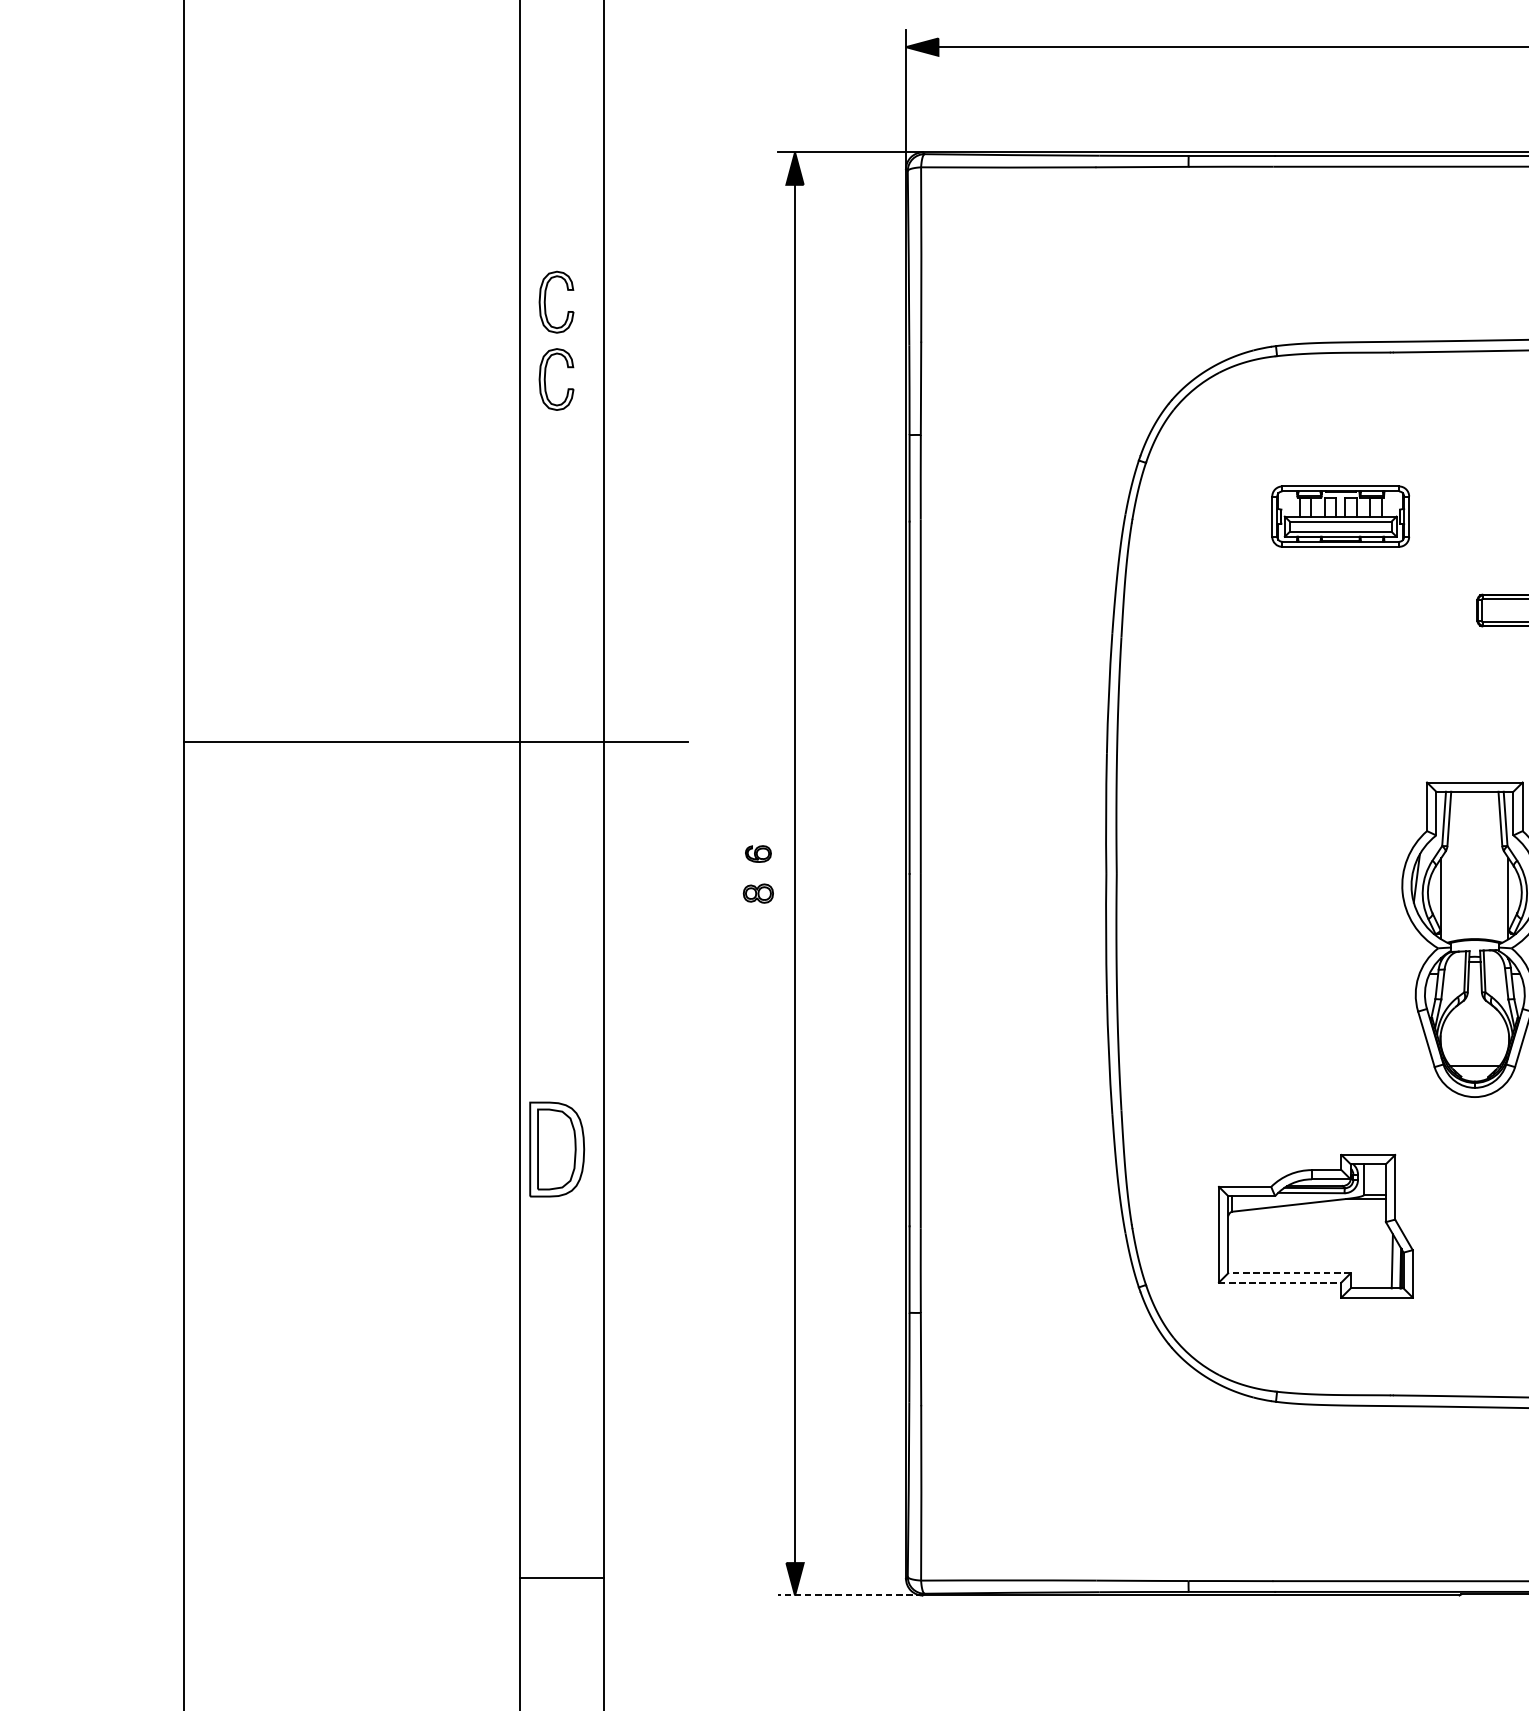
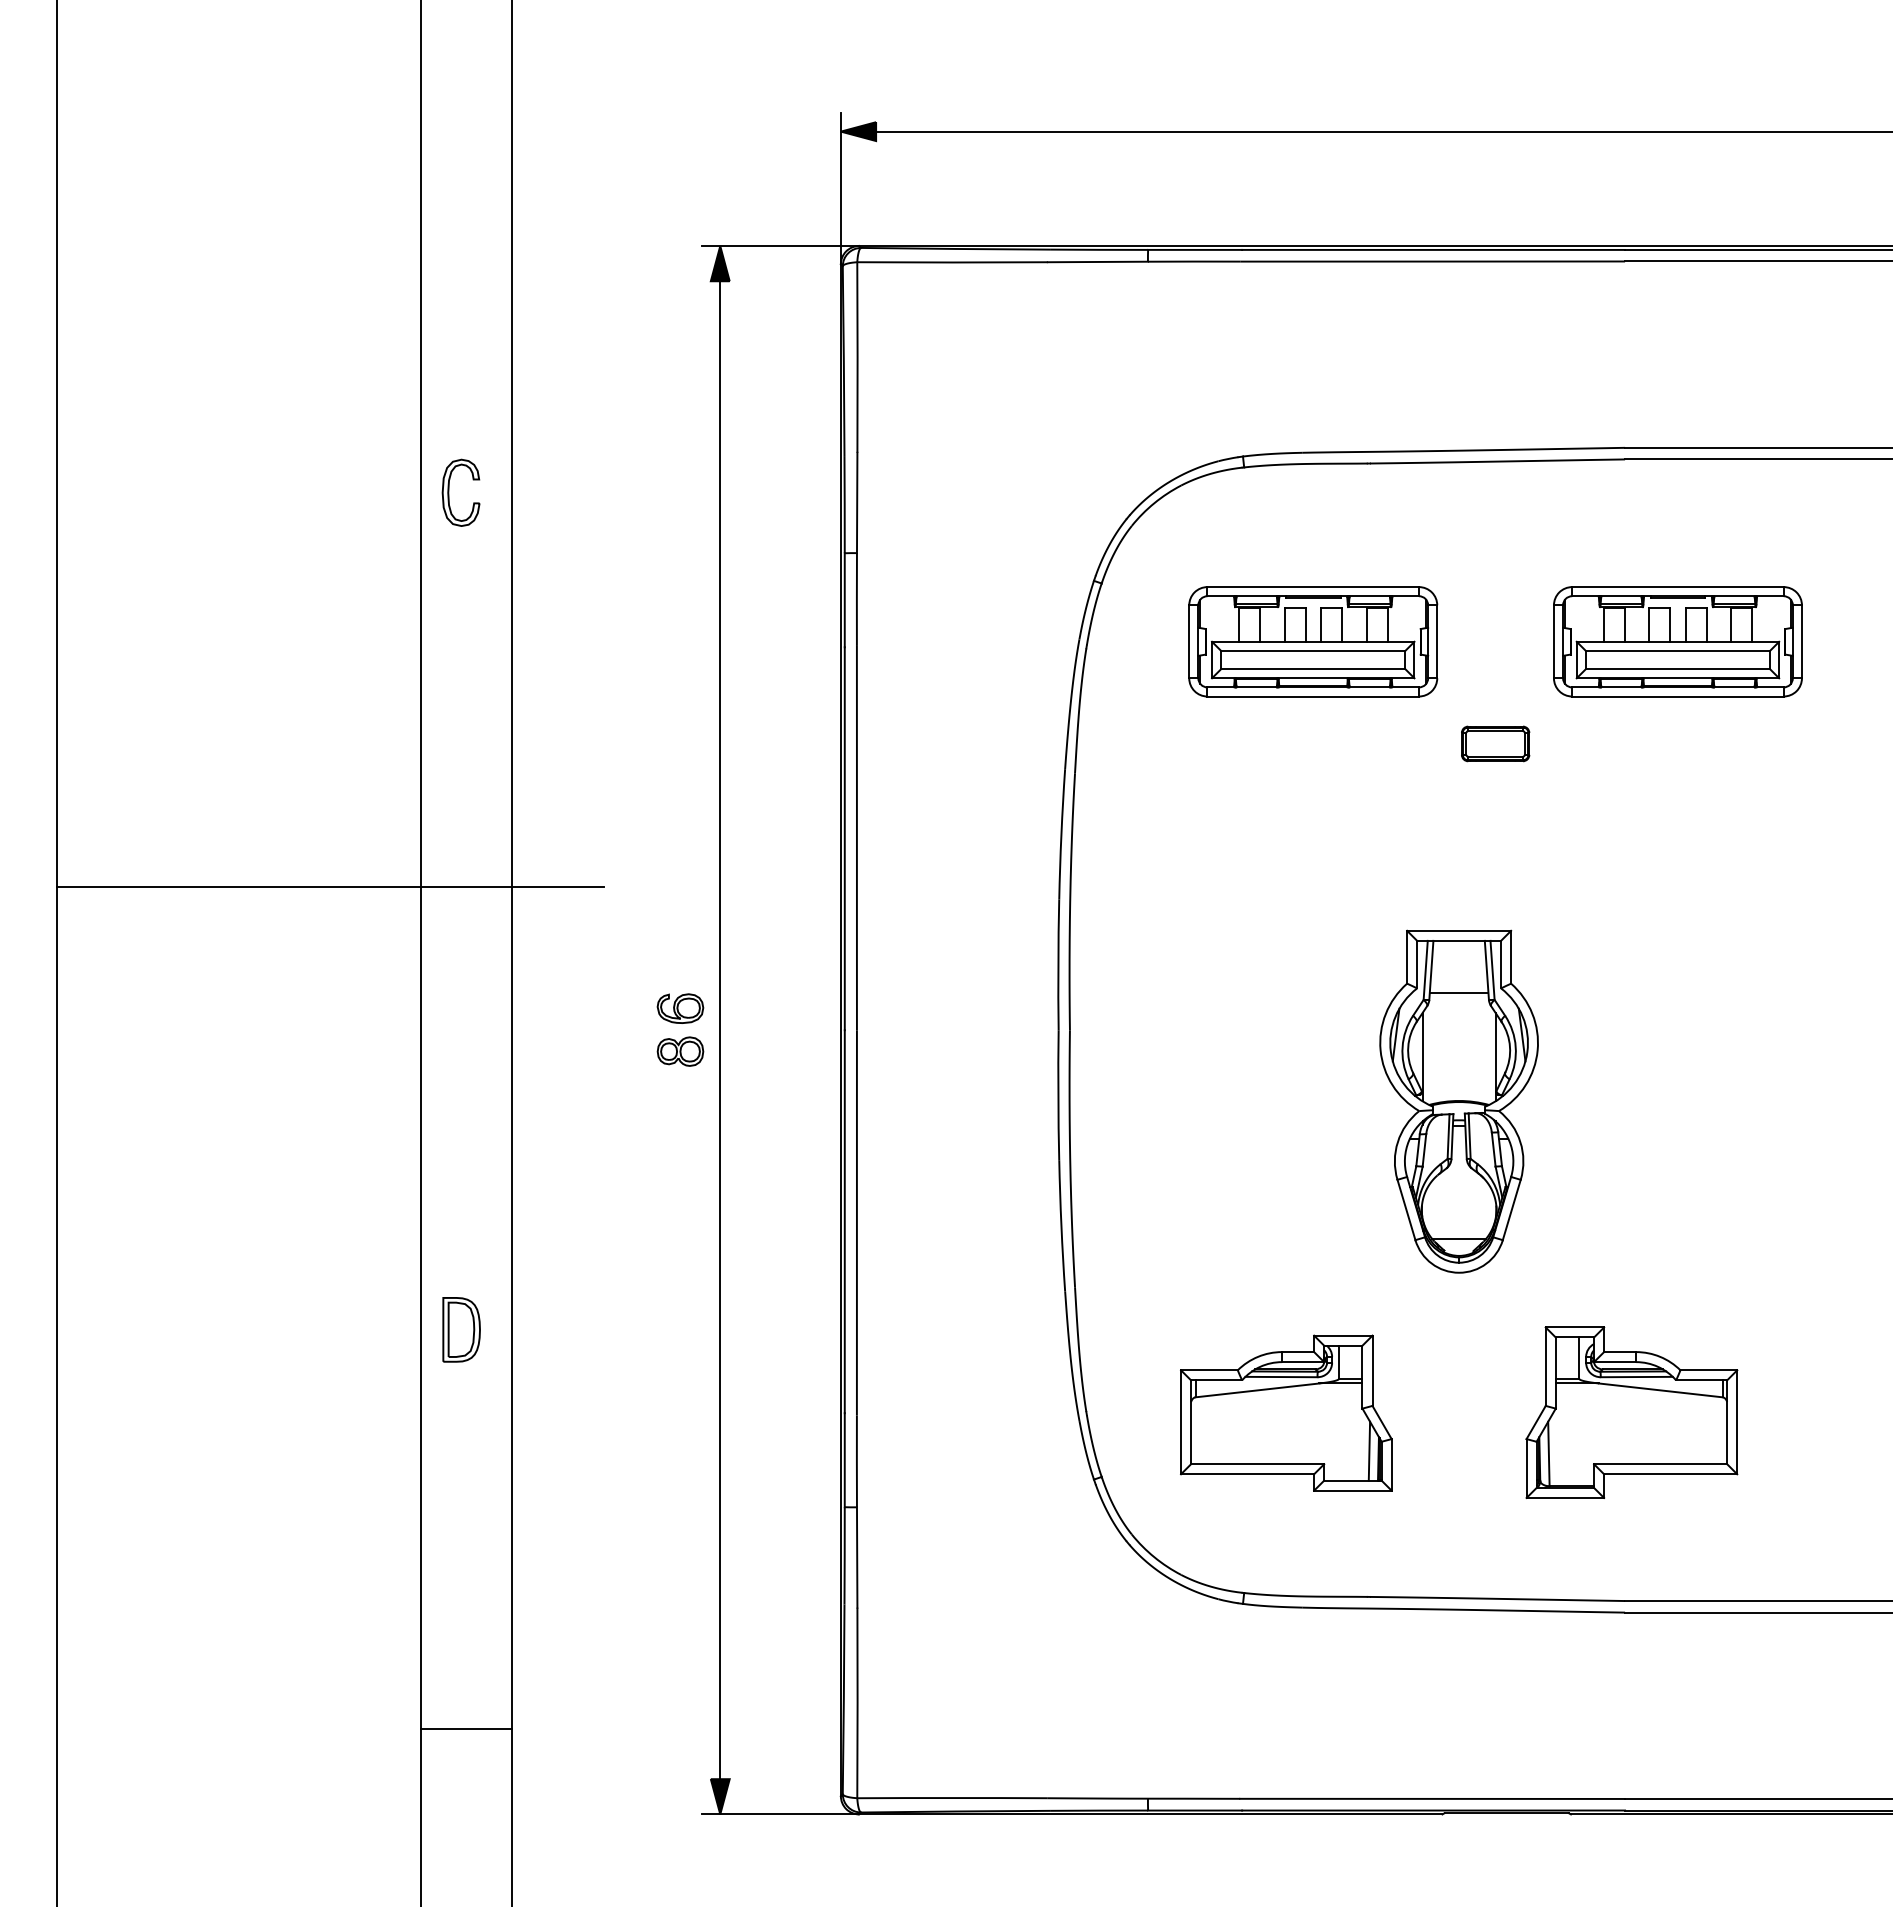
part: (545, 301) -> (449, 408), removed
part: (1340, 516) -> (1313, 641), size x1.67
line: (1474, 839) -> (1458, 992), added
part: (758, 853) -> (680, 1008), size x1.67
part: (758, 893) -> (680, 1051), size x1.43
part: (556, 1149) -> (461, 1329), size x0.62
line: (1289, 1273) -> (1257, 1464), dashed -> solid
line: (1280, 1282) -> (1247, 1474), dashed -> solid
line: (561, 1578) -> (466, 1729), moved
line: (850, 1595) -> (780, 1814), dashed -> solid

